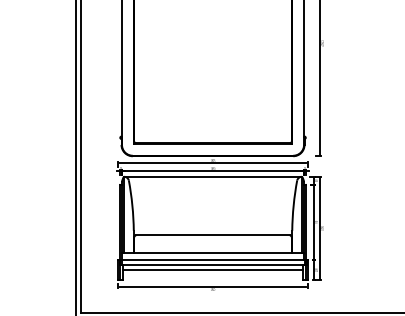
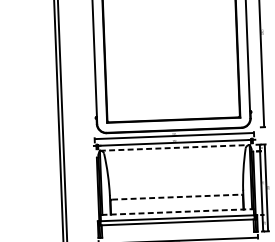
line: (213, 176) -> (175, 147), solid -> dashed
line: (213, 235) -> (177, 197), solid -> dashed
line: (213, 253) -> (177, 212), solid -> dashed
line: (212, 270) -> (177, 226), removed

